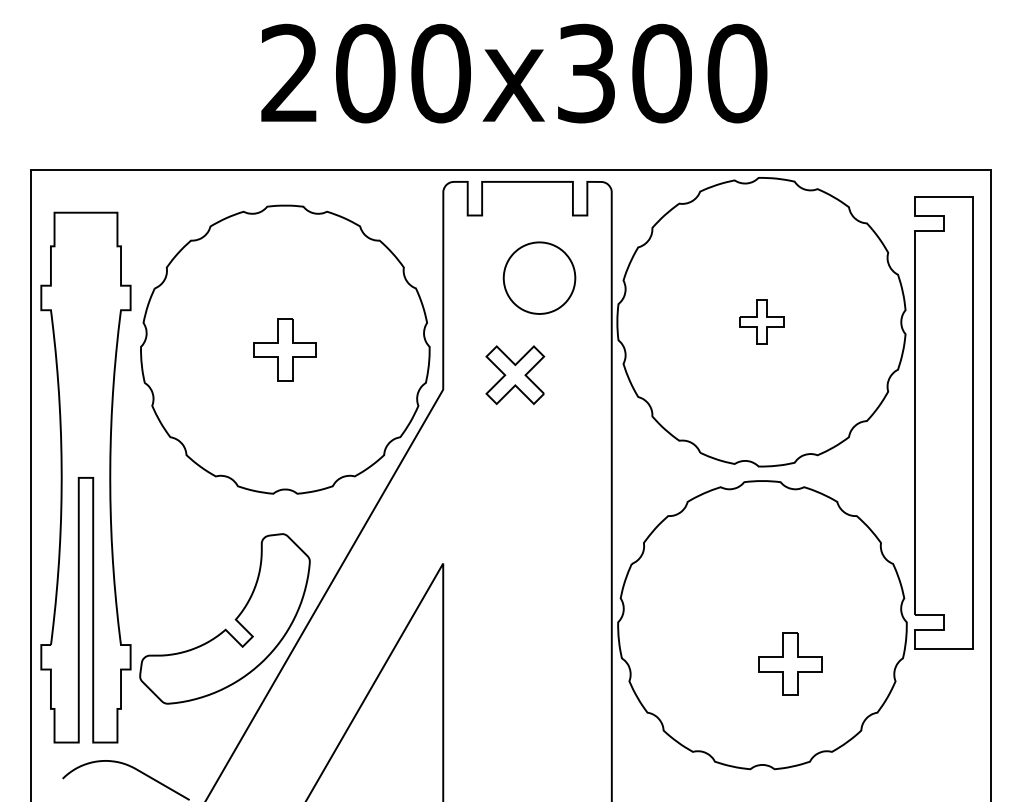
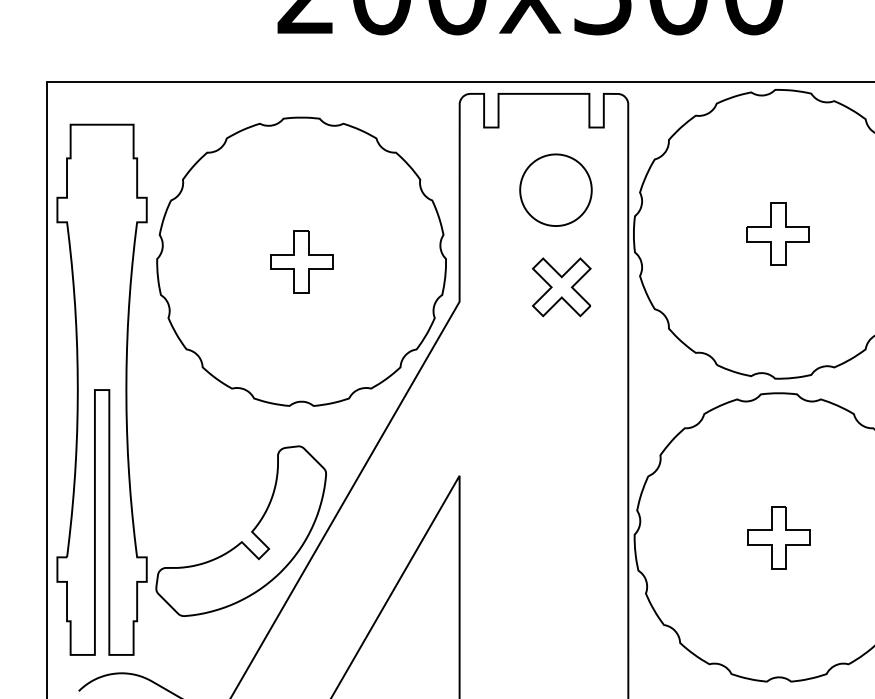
part: (761, 321) -> (778, 233), size x1.43
part: (515, 374) -> (561, 286), moved
part: (790, 663) -> (779, 536), moved

